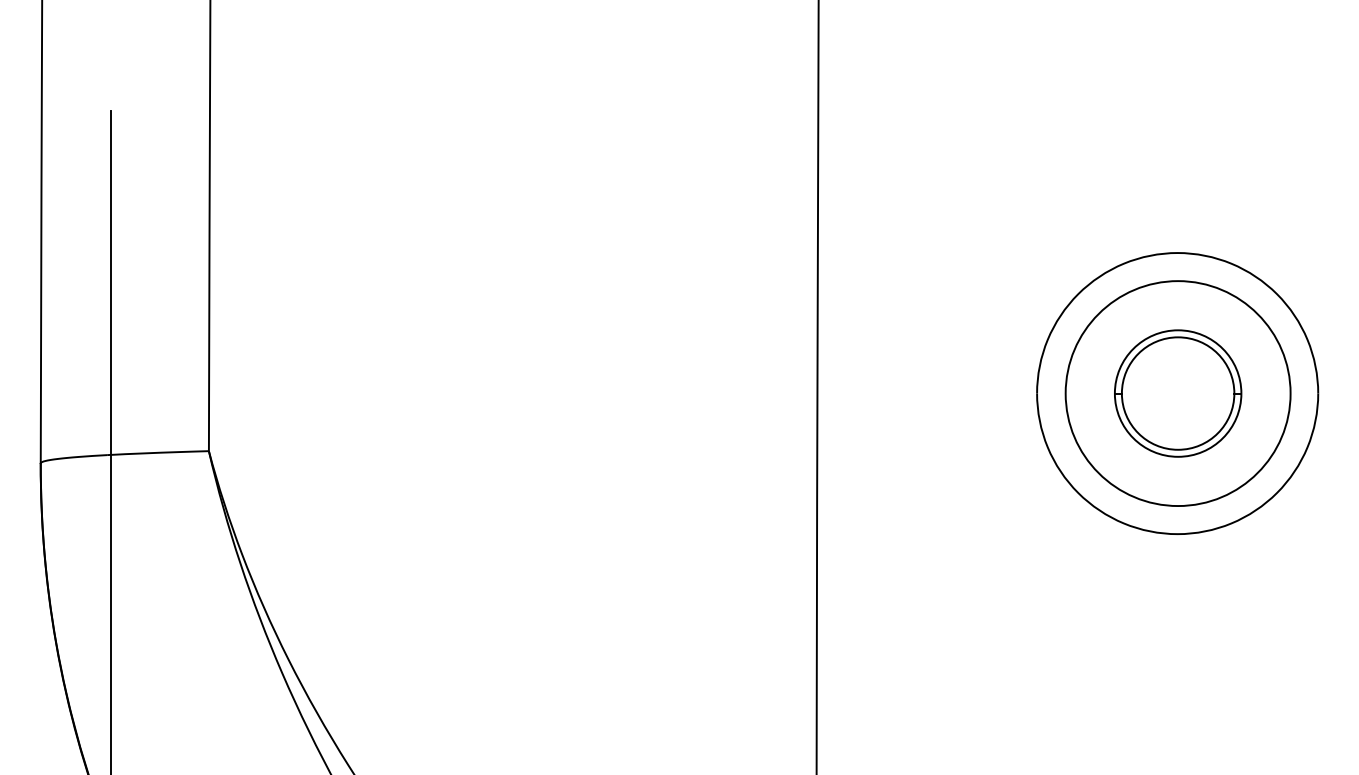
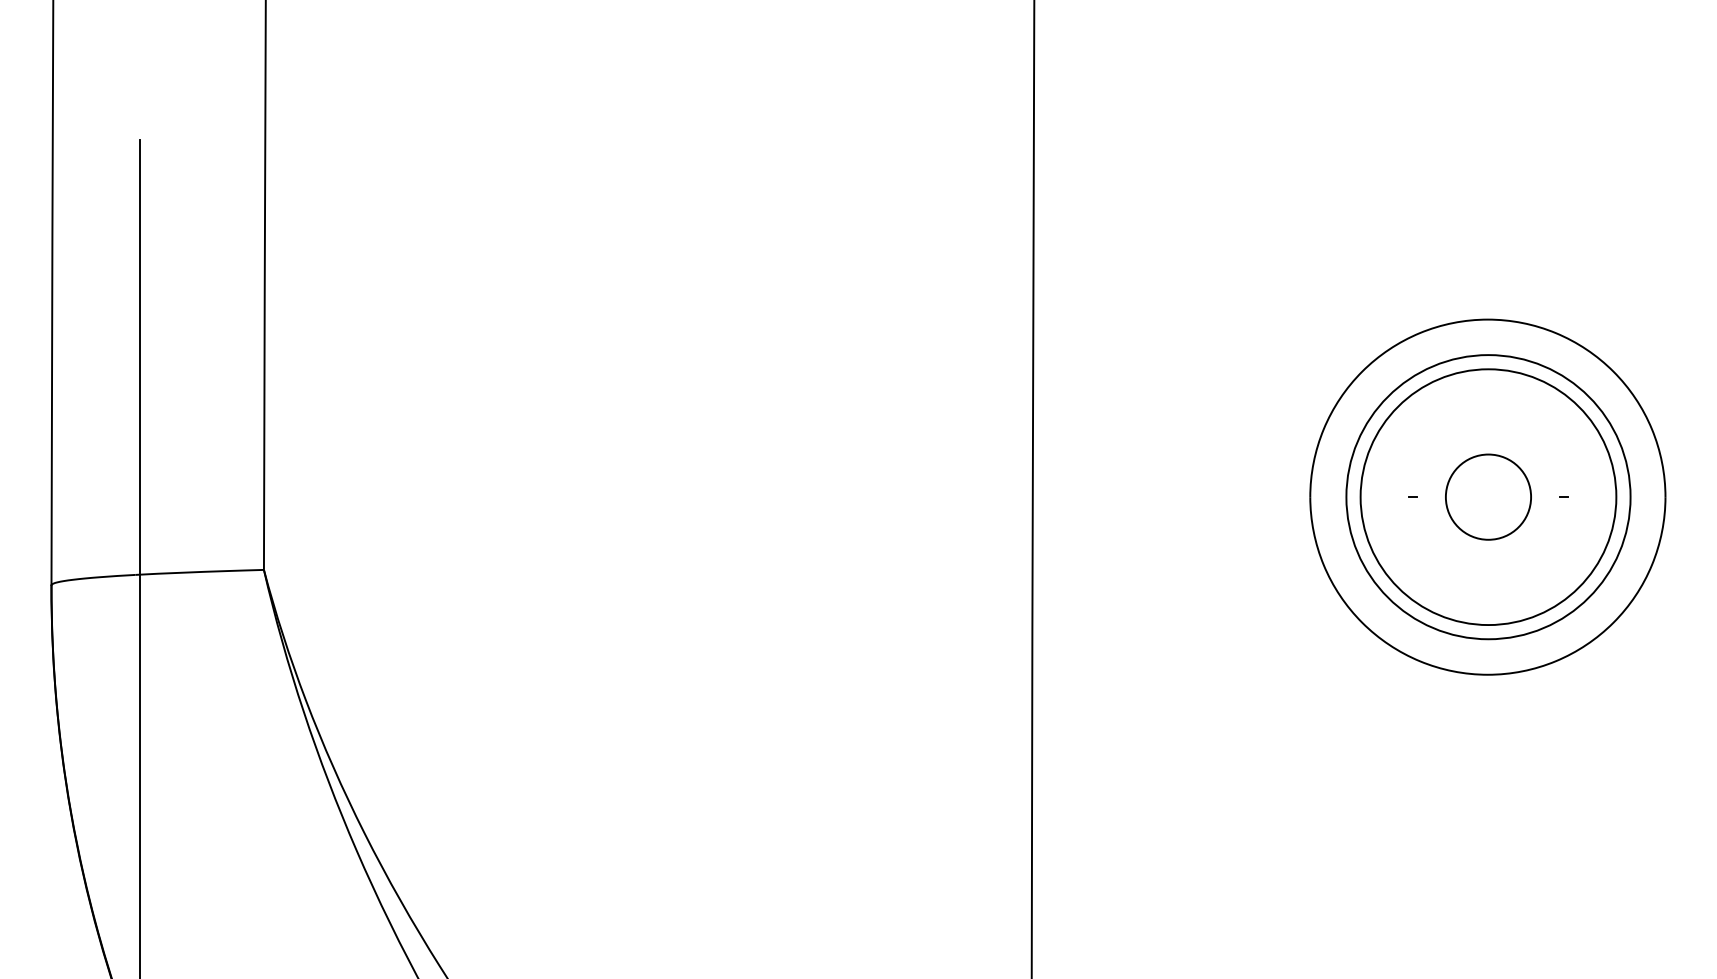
circle: (1178, 393) -> (1488, 497), size x0.6
circle: (1178, 393) -> (1488, 497), size x1.6

